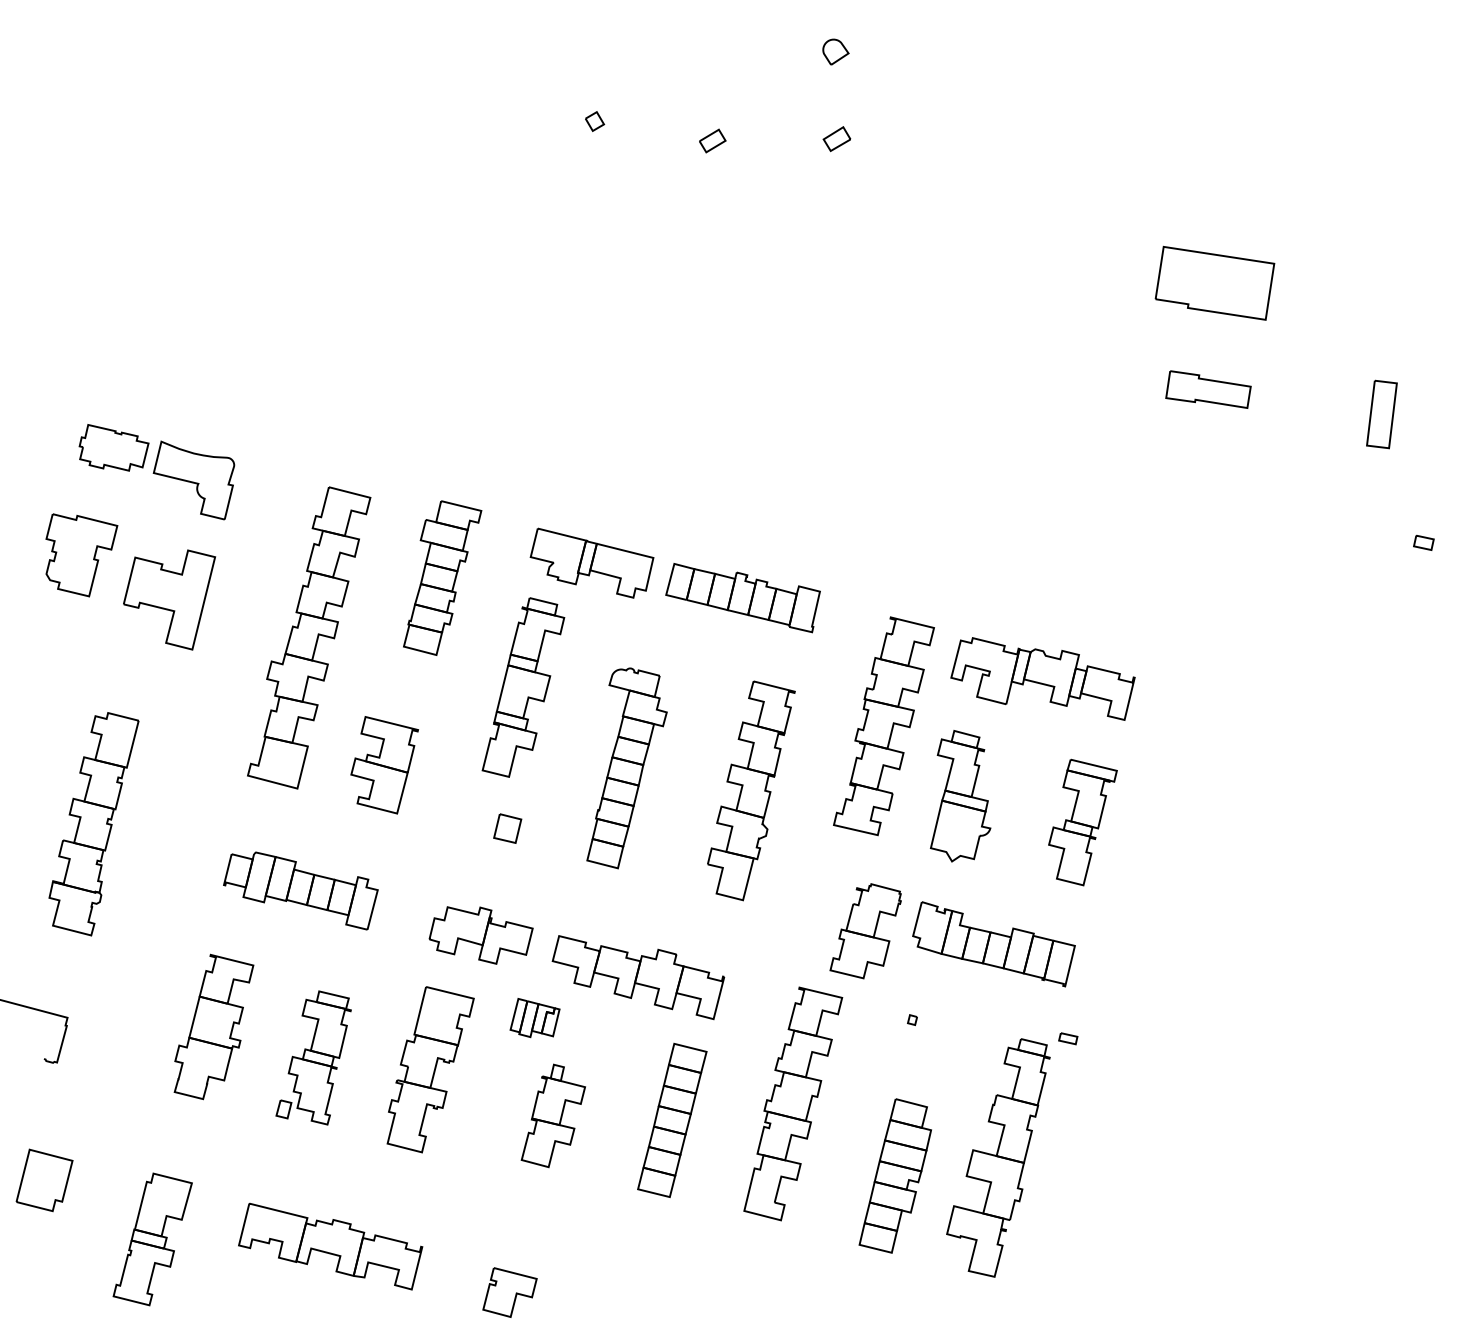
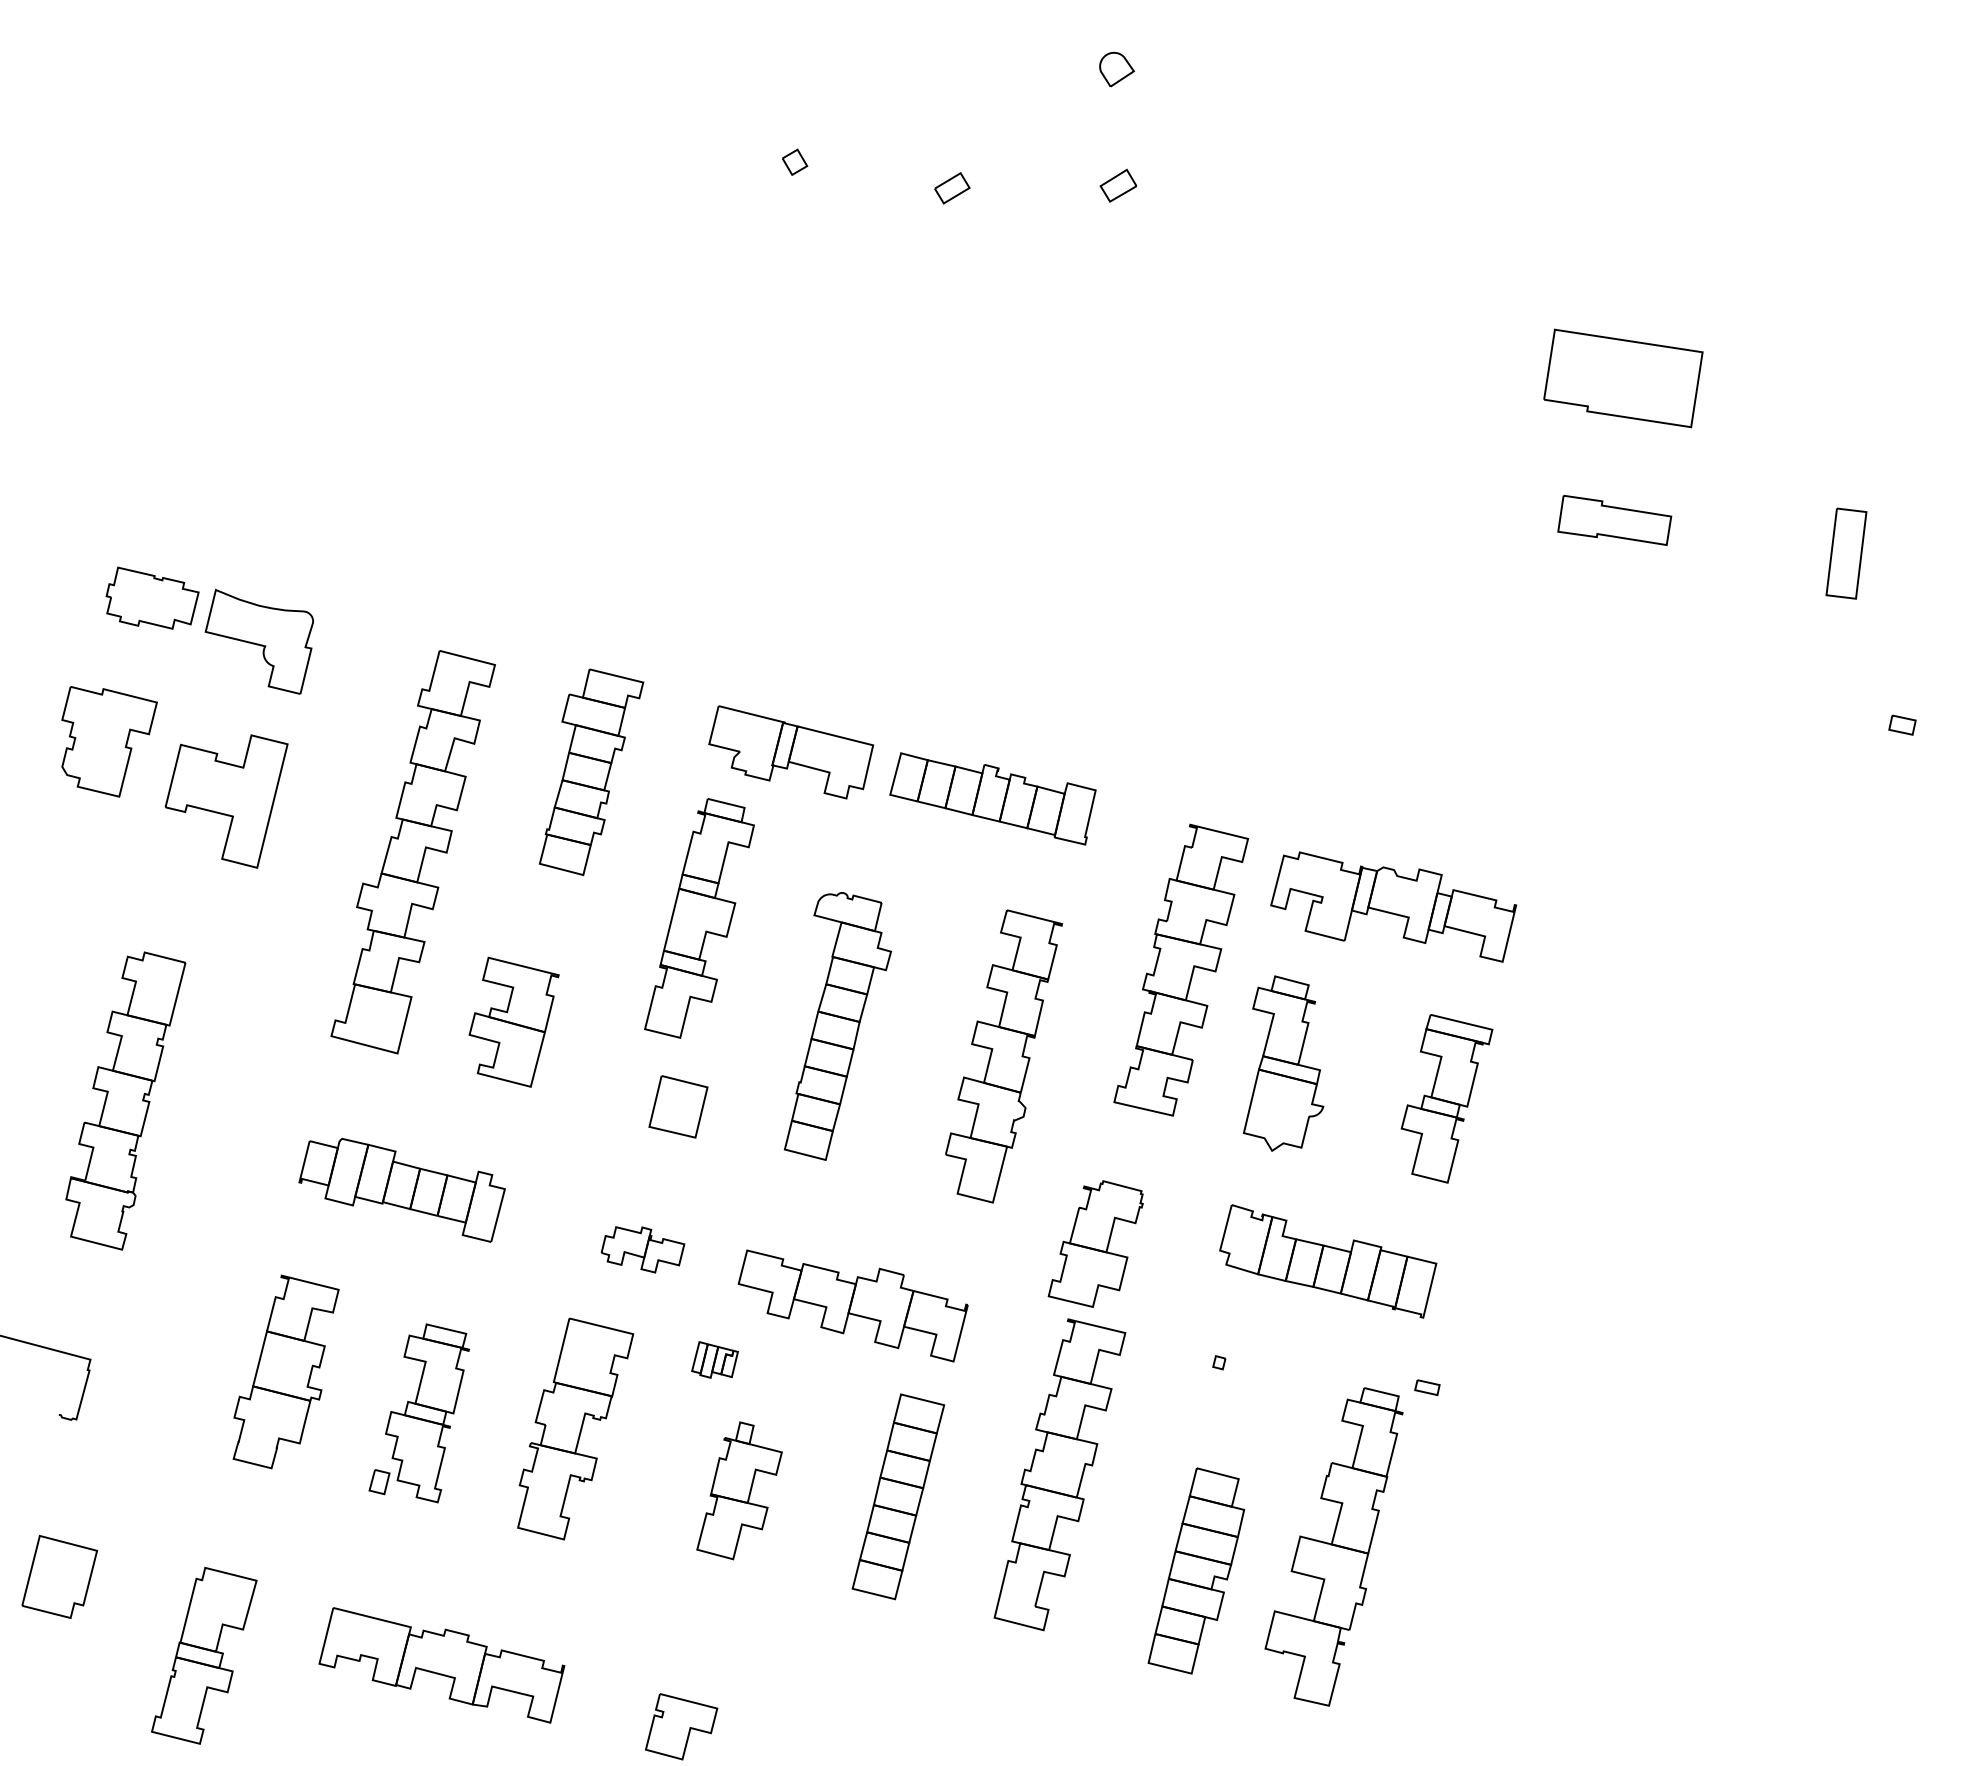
part: (507, 828) -> (678, 1106), size x1.6
part: (865, 930) -> (1095, 1243), moved
part: (480, 935) -> (642, 1249), size x0.6
part: (534, 1017) -> (714, 1359), size x0.7

